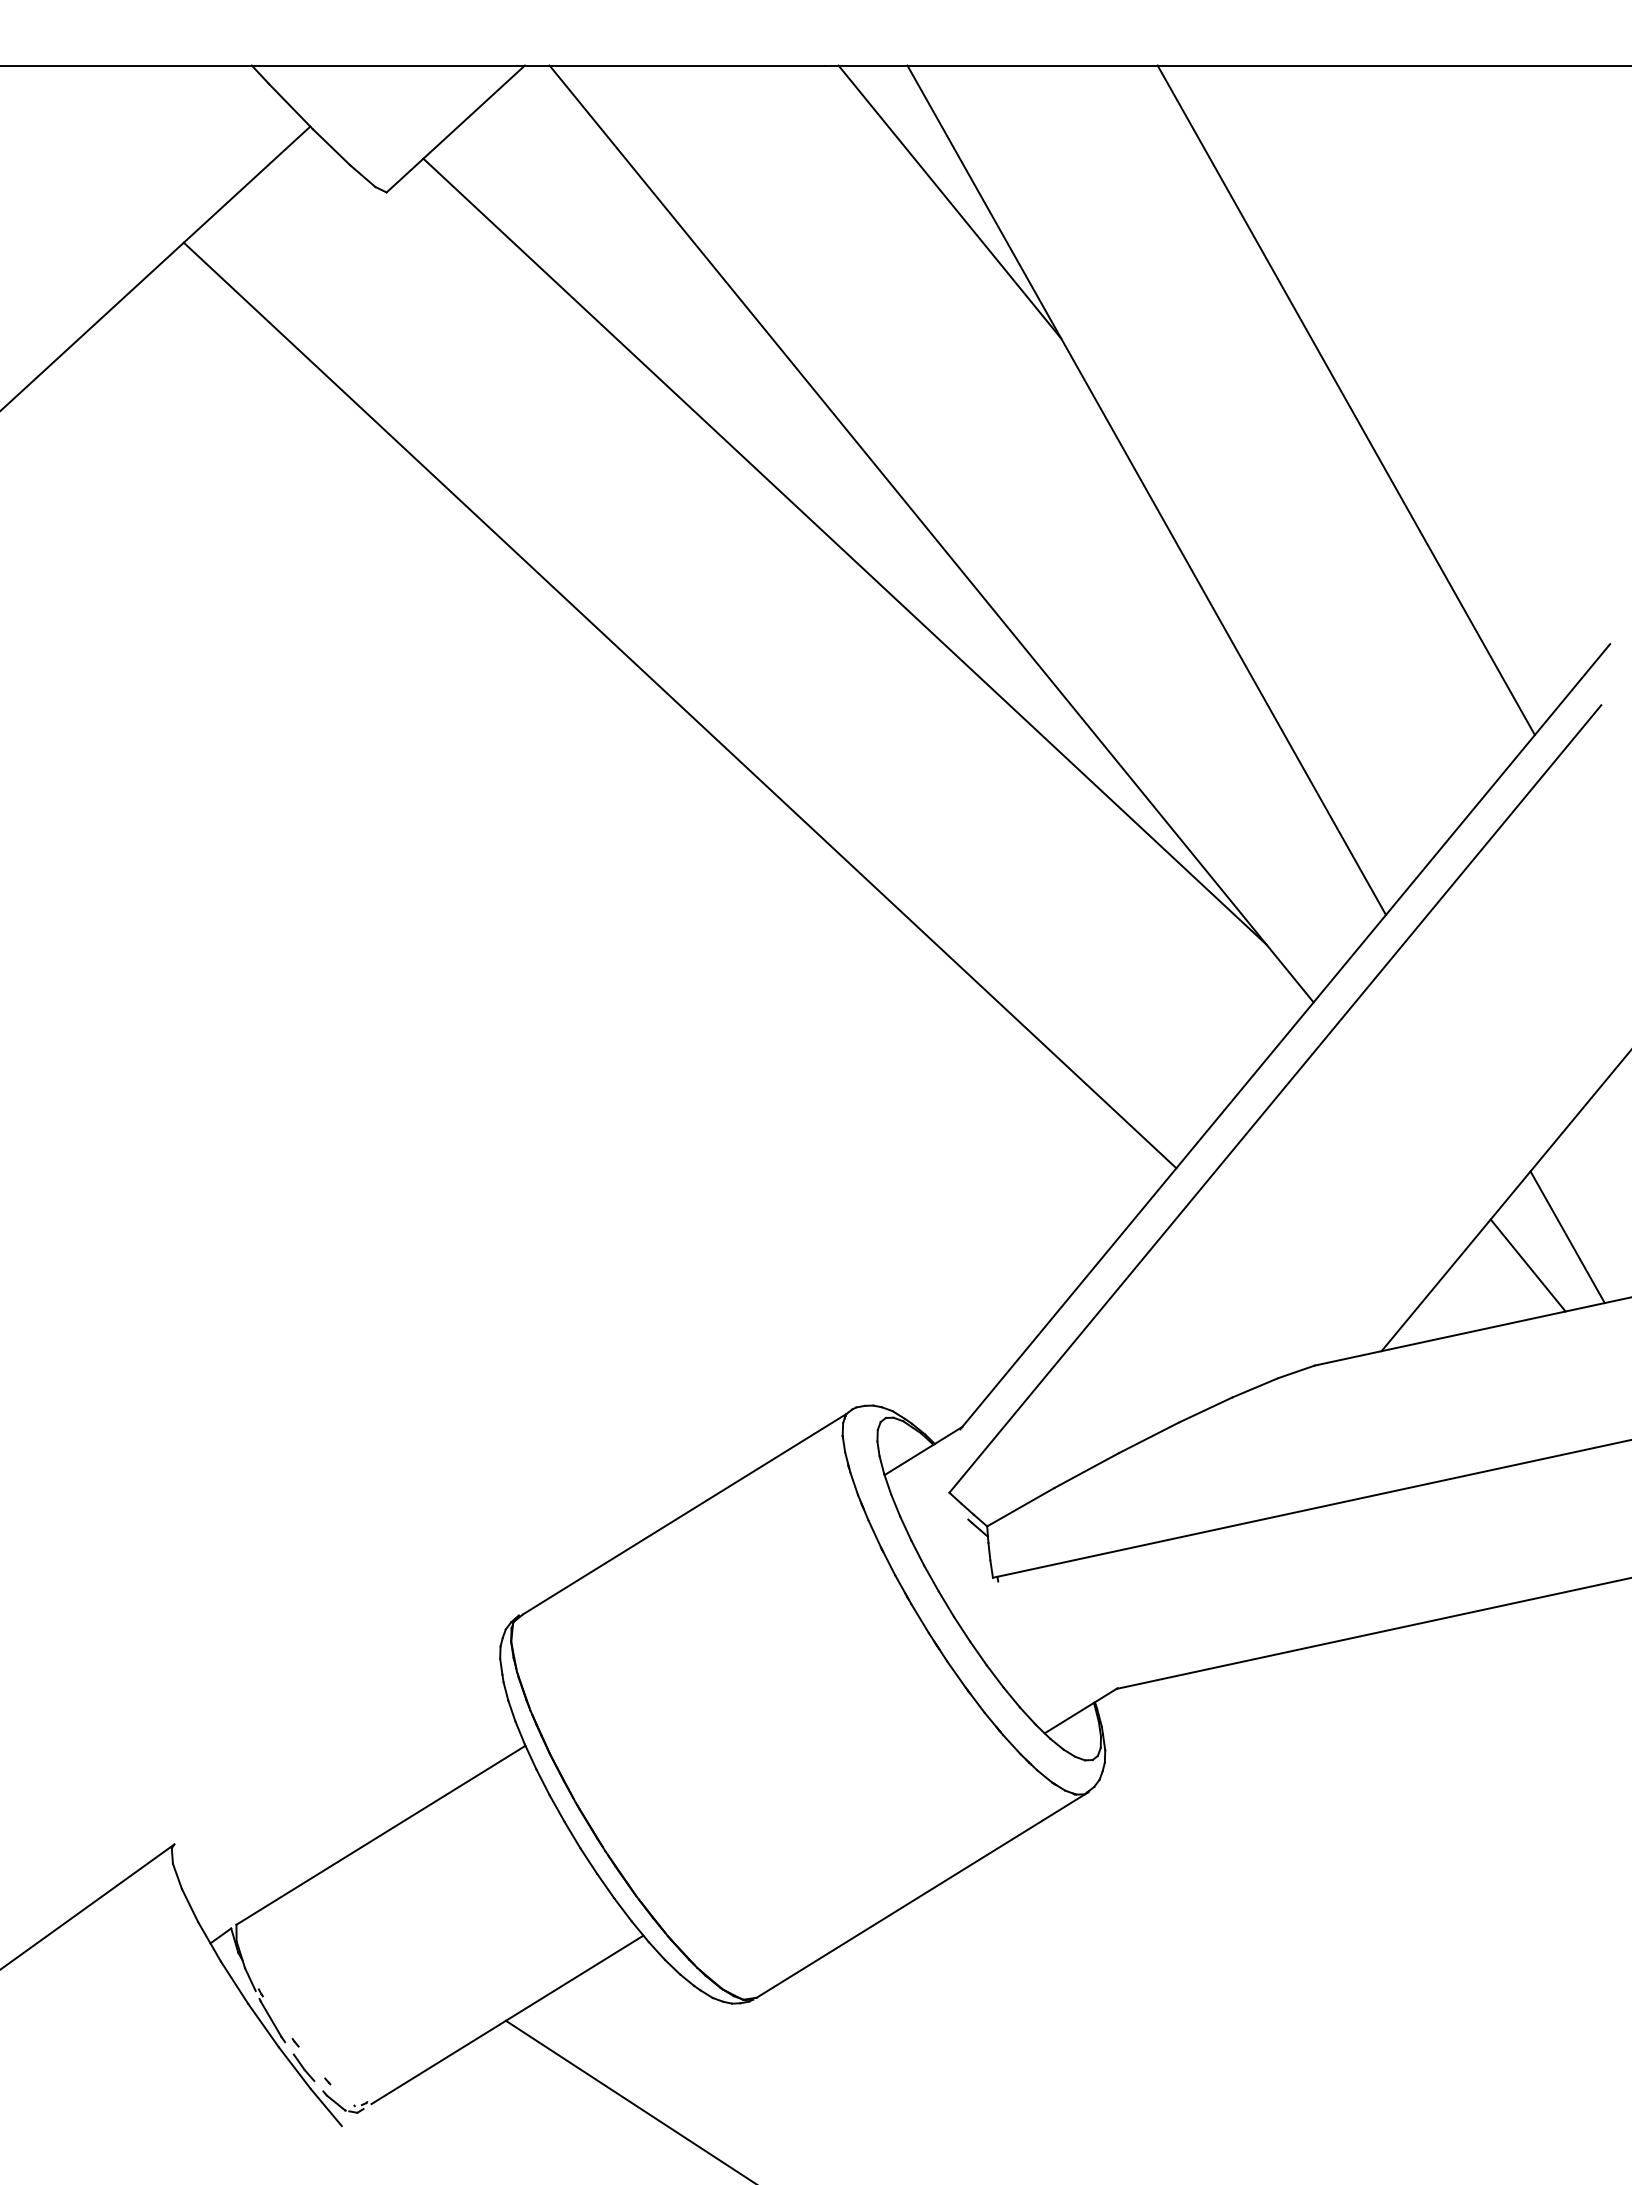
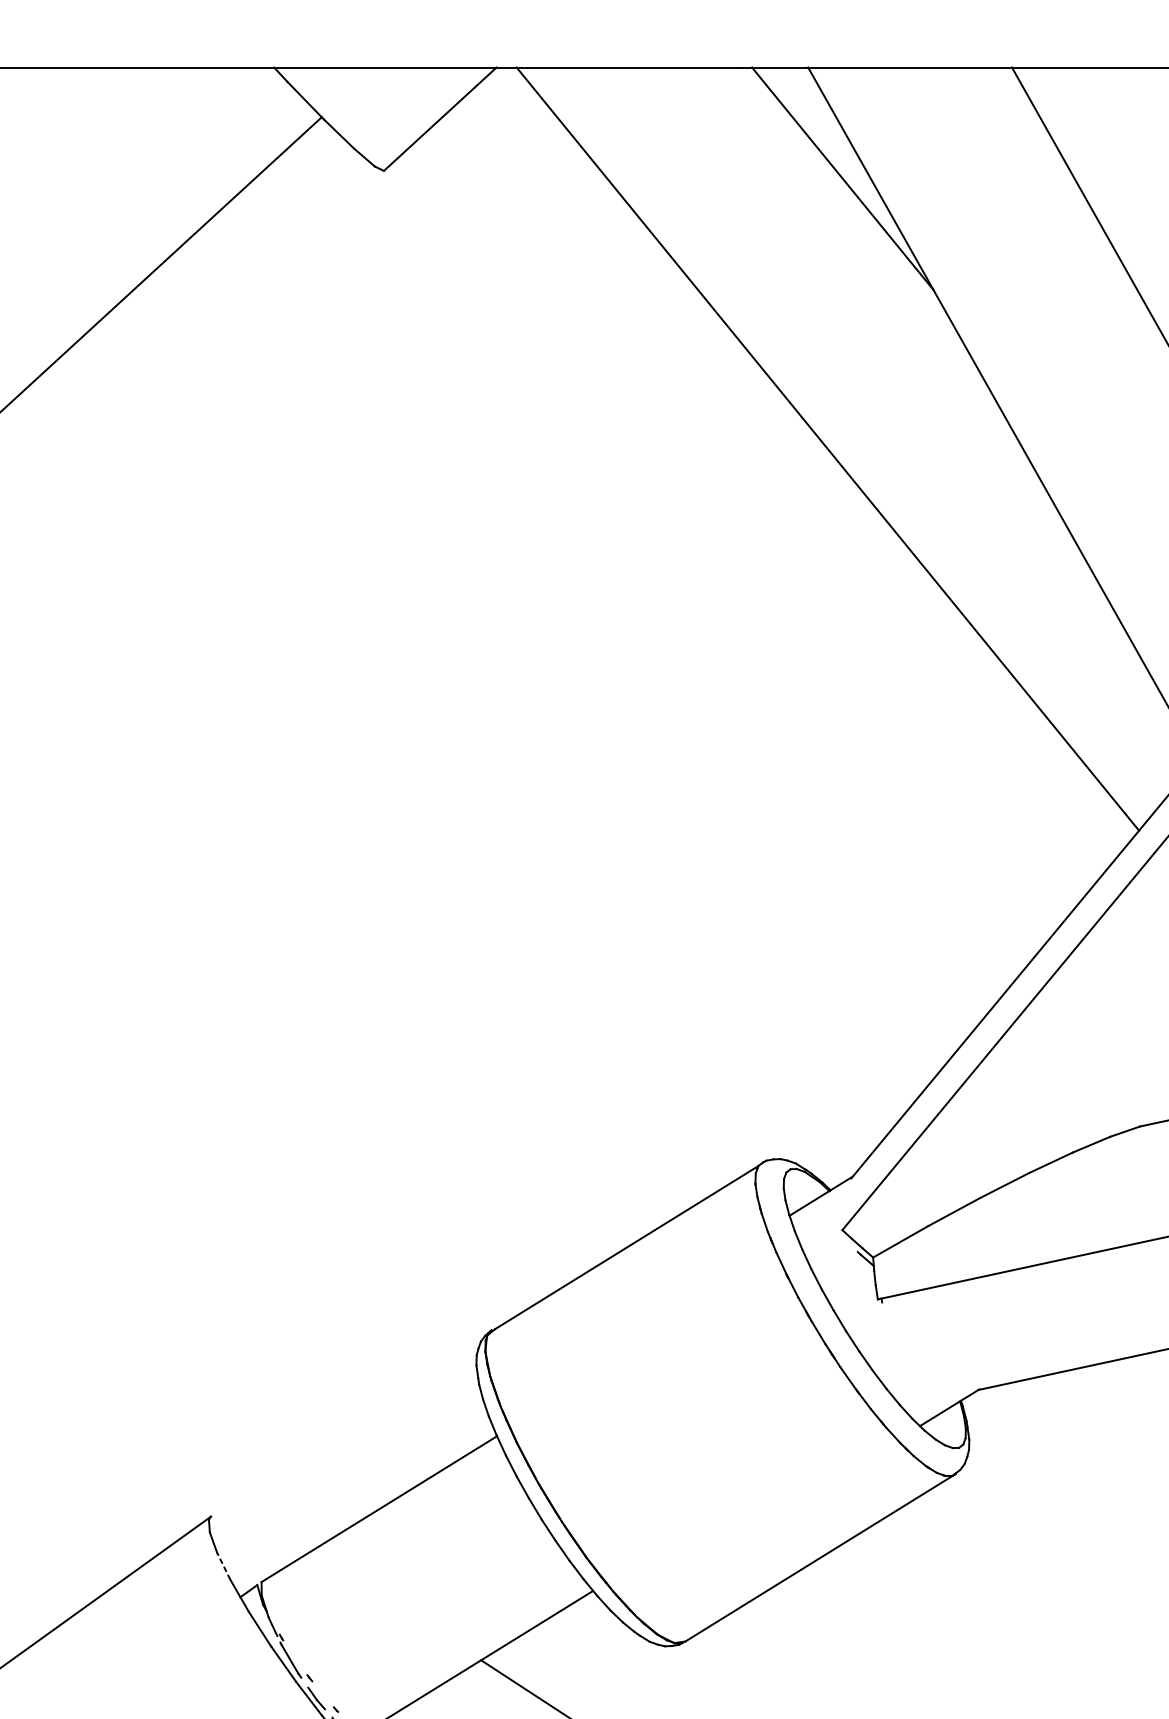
line: (844, 551) -> (756, 463), removed
line: (679, 705) -> (622, 588), removed
line: (189, 1905) -> (223, 1566), solid -> dashed

